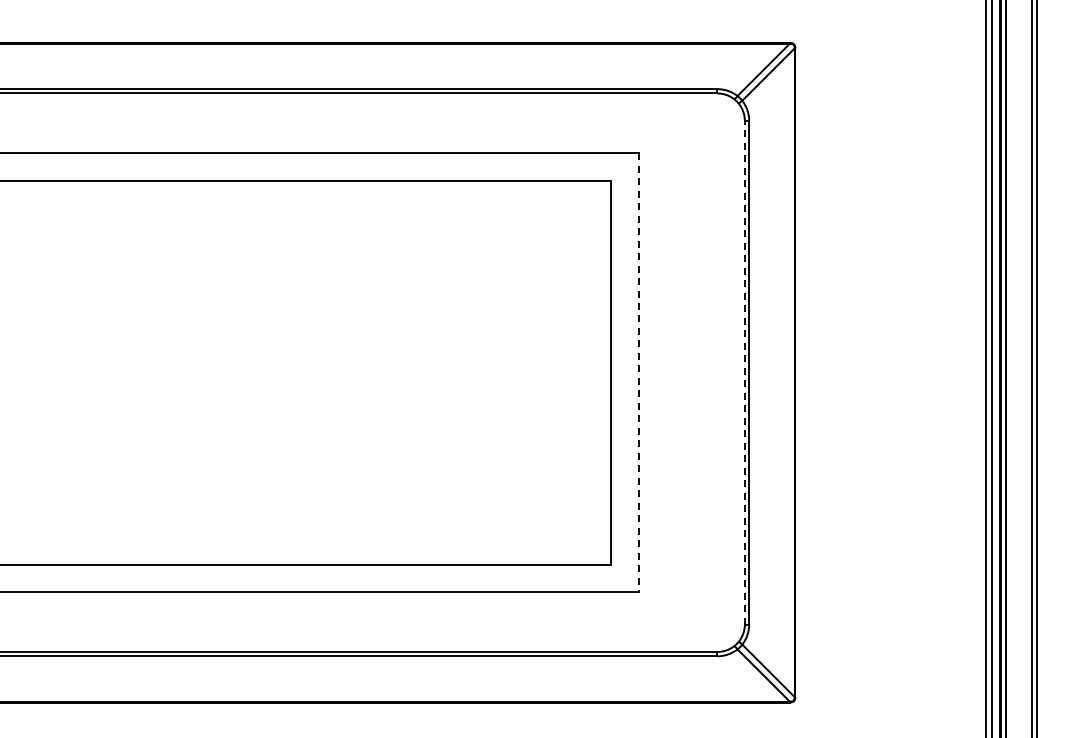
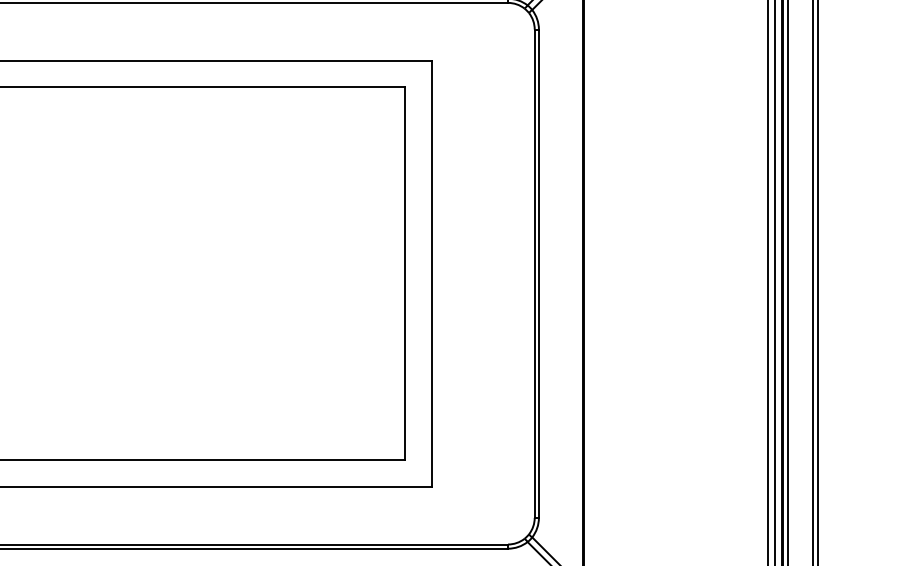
line: (638, 372) -> (431, 273), dashed -> solid
line: (744, 372) -> (534, 273), dashed -> solid

